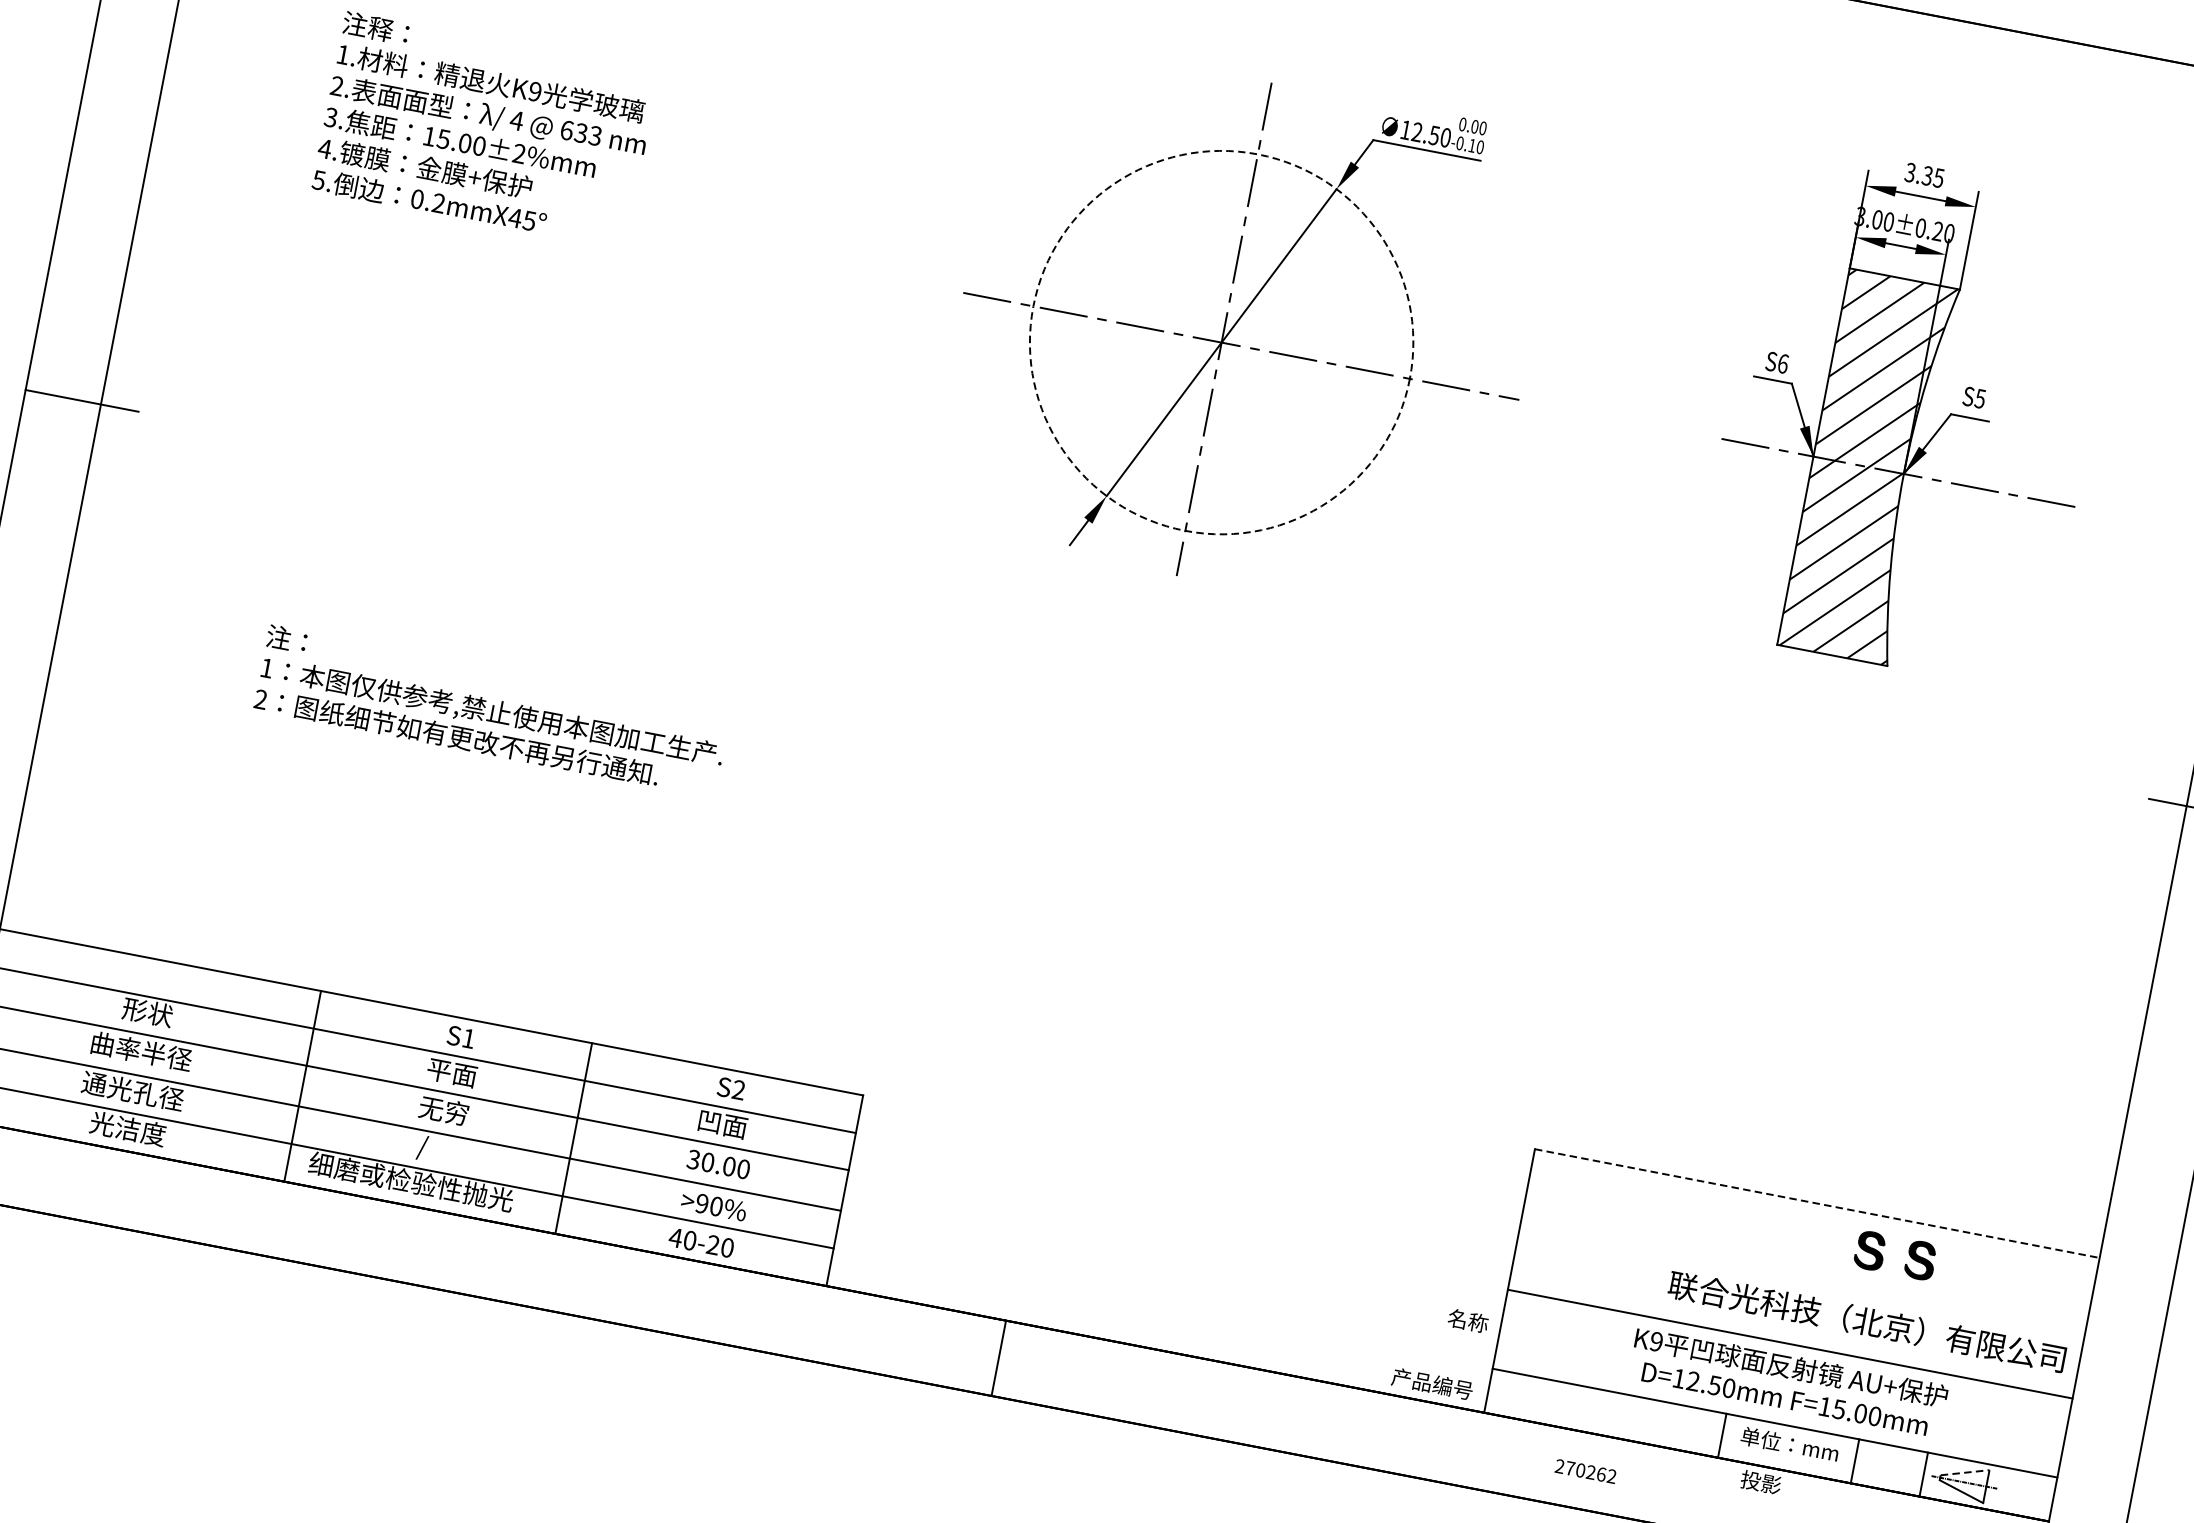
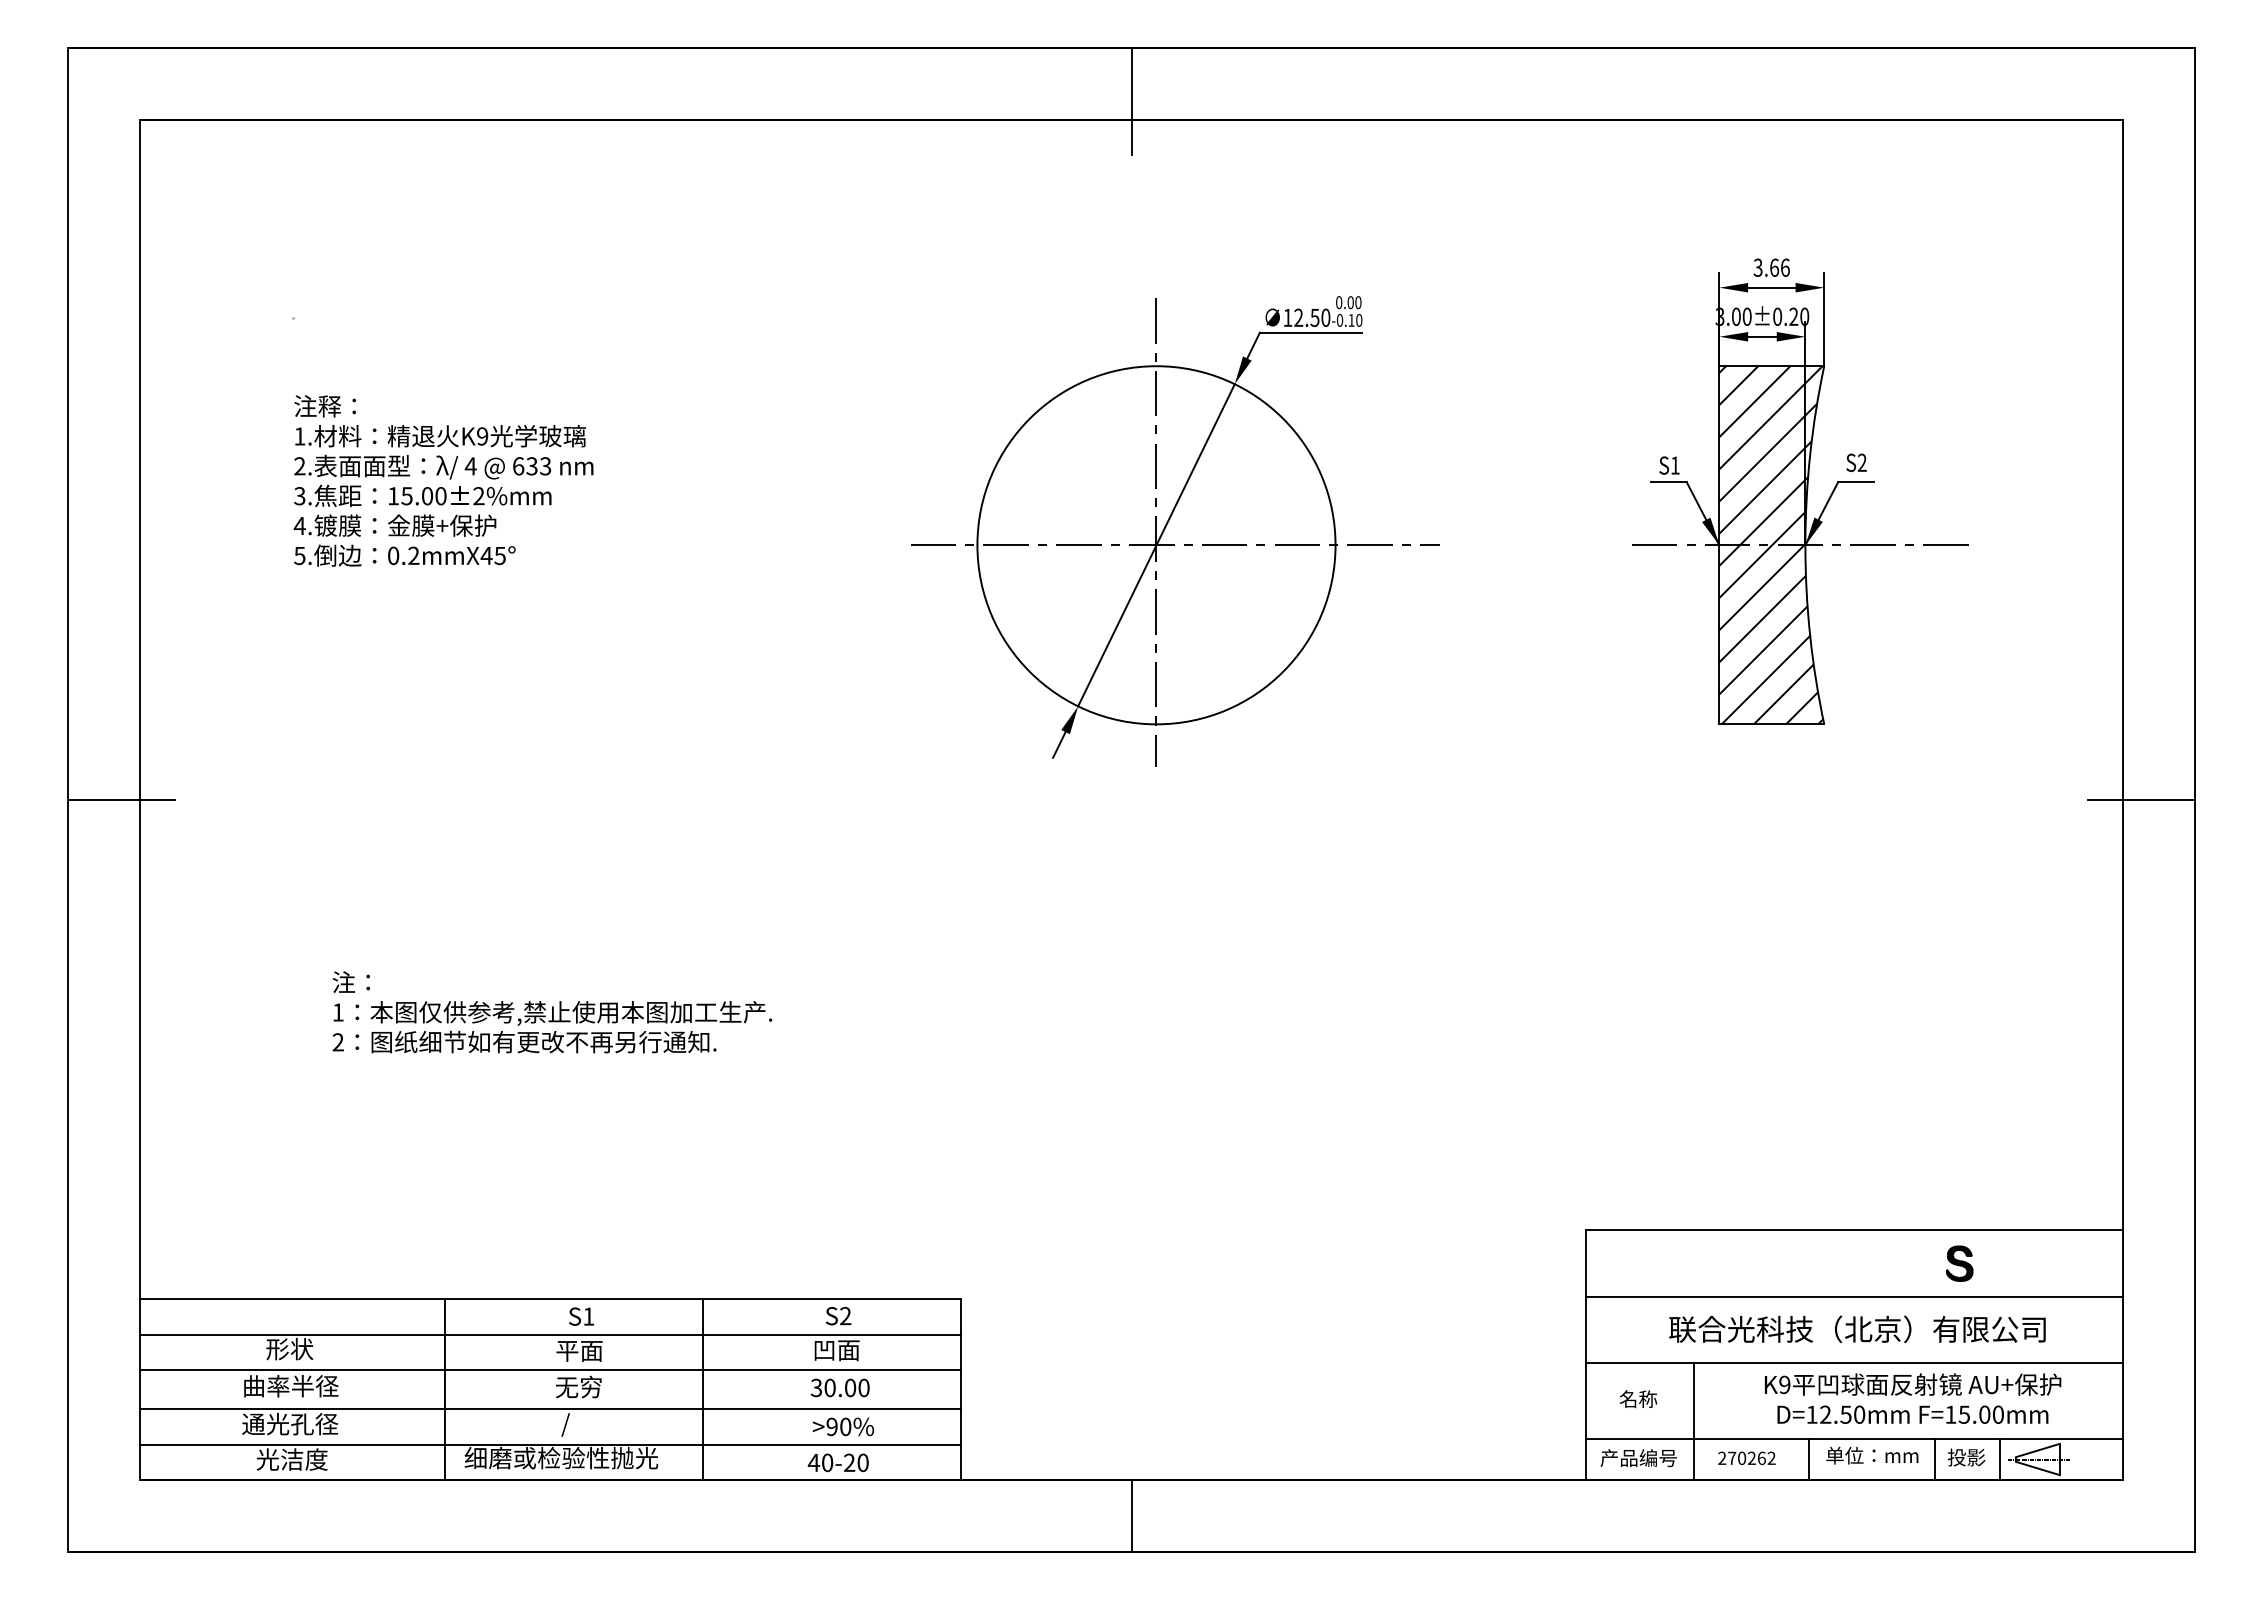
text: (1932, 176) -> (1779, 267), 3.35 -> 3.66
circle: (1221, 342) -> (1156, 545), dashed -> solid
text: (1783, 363) -> (1675, 465), S6 -> S1
text: (1979, 398) -> (1861, 462), S5 -> S2
line: (1816, 1203) -> (1854, 1229), dashed -> solid
part: (1869, 1250) -> (1911, 1263), removed
line: (1803, 1273) -> (1854, 1296), added
text: (1468, 1321) -> (1638, 1399), moved
text: (1867, 1321) -> (1857, 1329), moved
line: (1609, 1372) -> (1694, 1421), added
text: (1789, 1382) -> (1913, 1398), moved
text: (1432, 1383) -> (1638, 1457), moved
text: (1585, 1470) -> (1746, 1457), moved
line: (1965, 1472) -> (2038, 1450), dashed -> solid
text: (1760, 1482) -> (1966, 1457), moved

